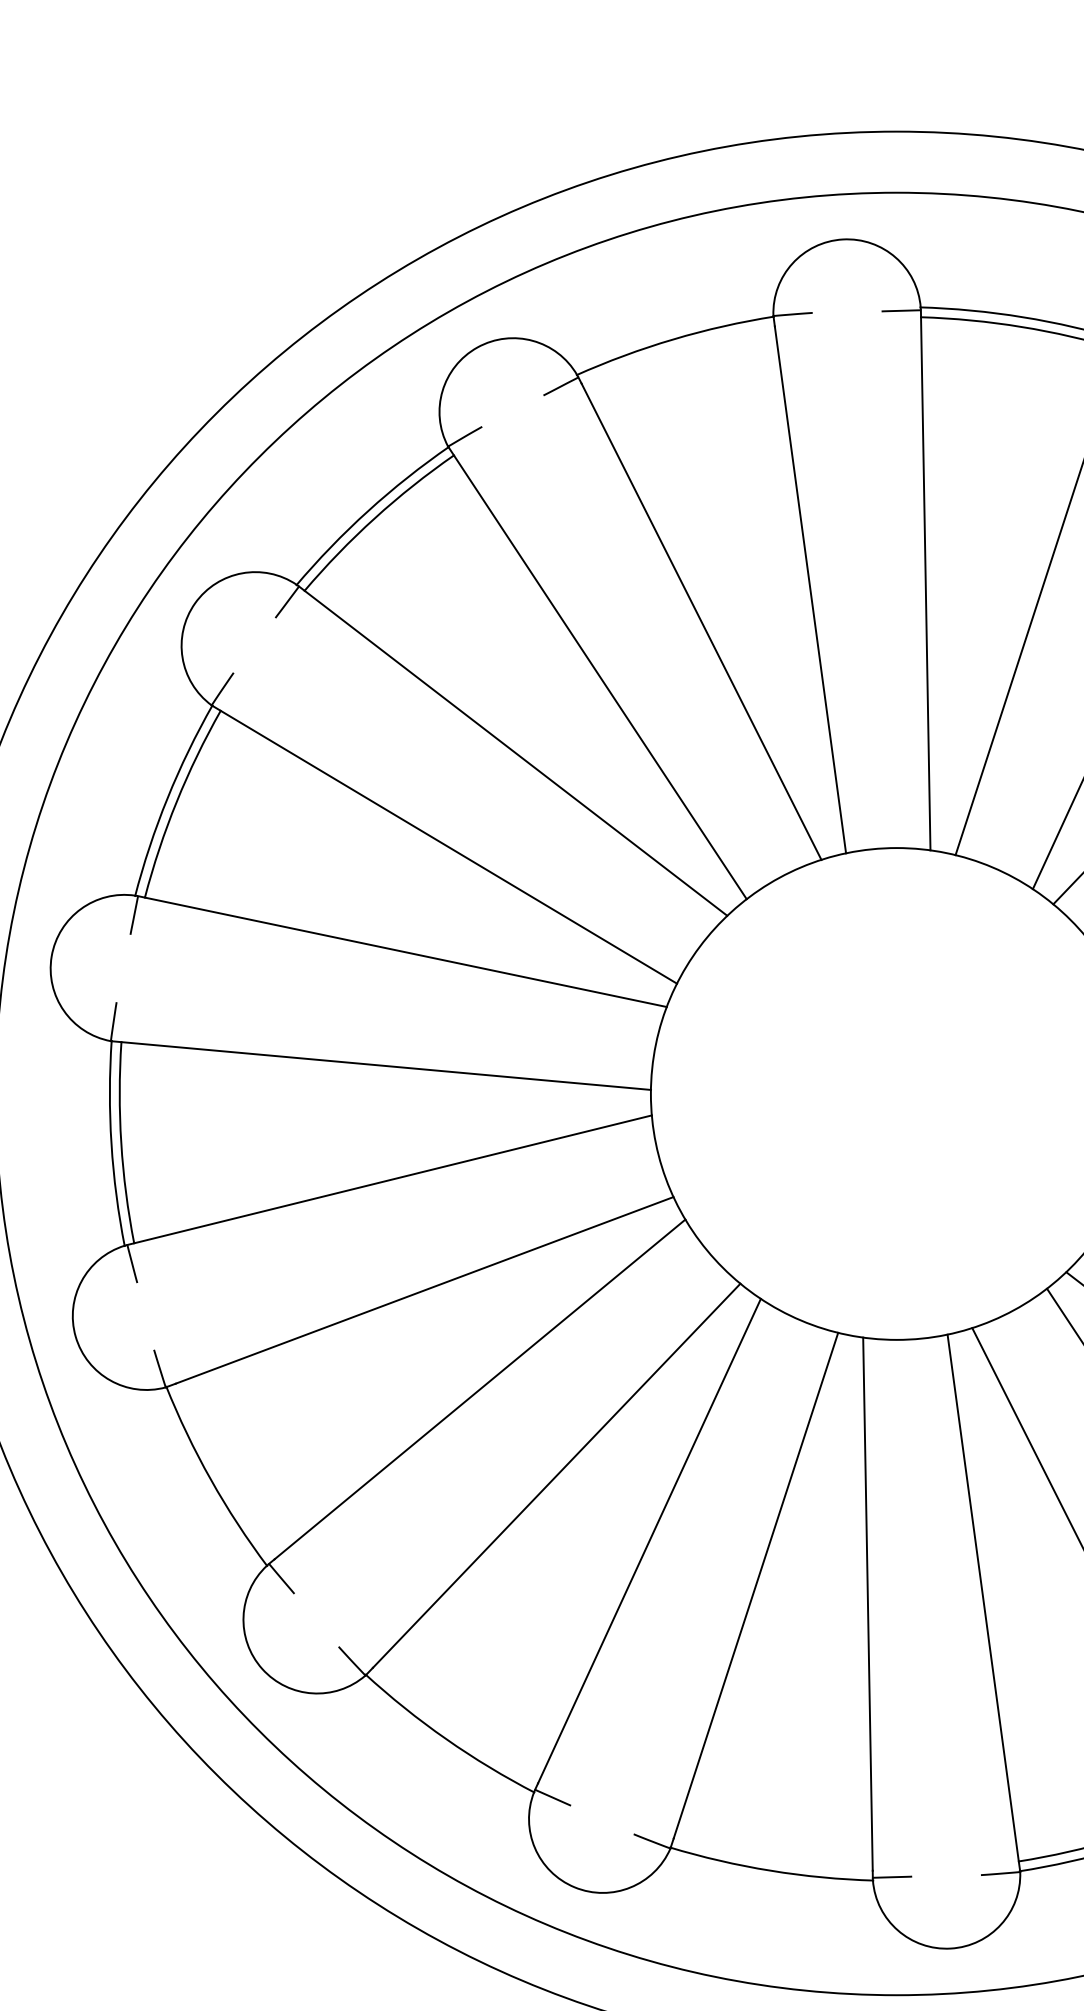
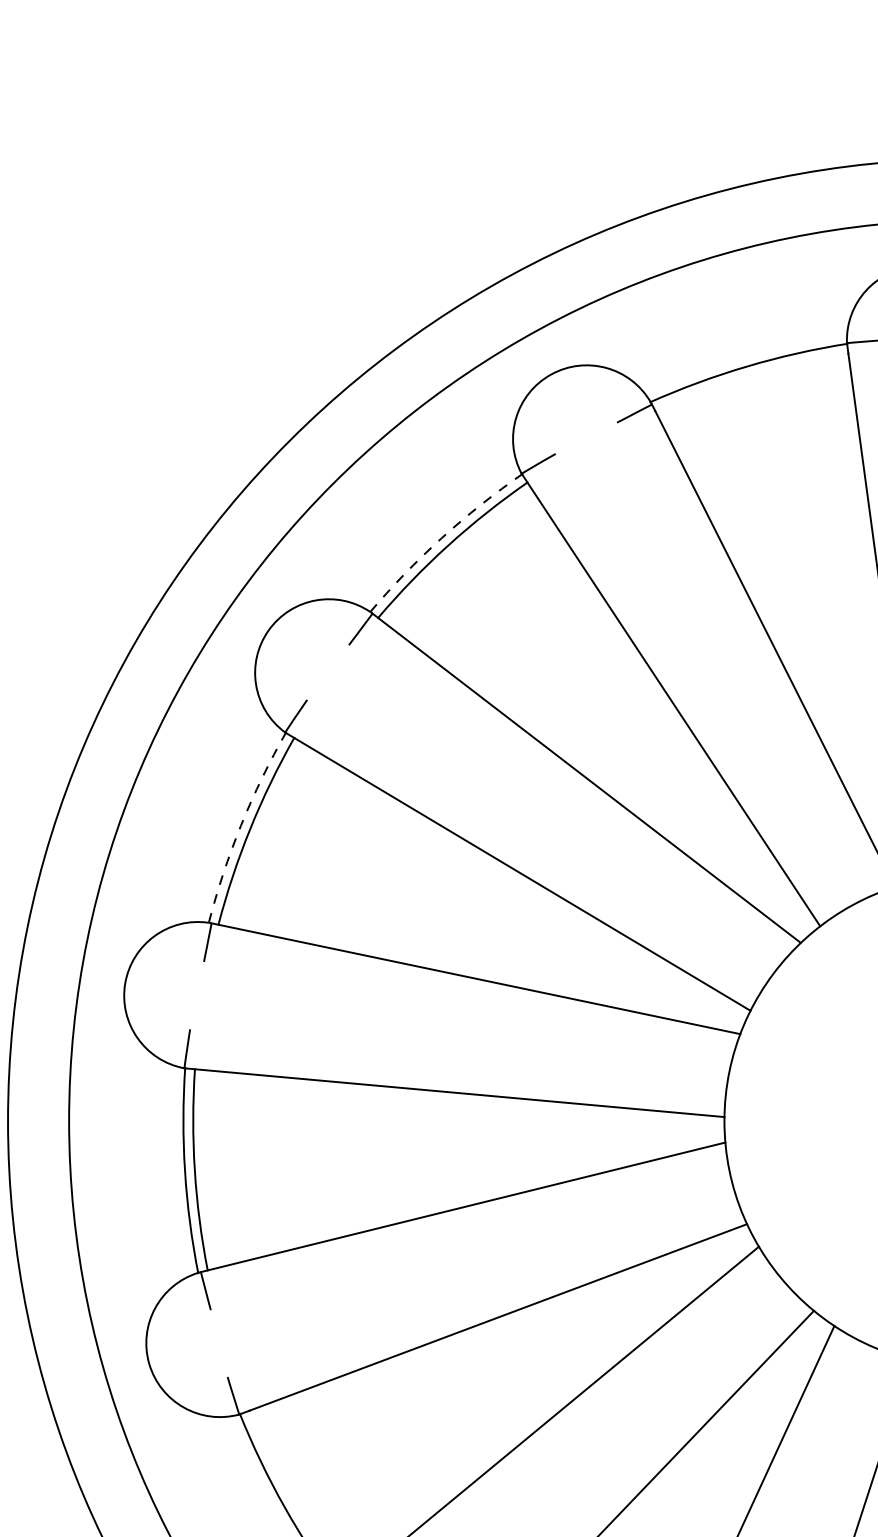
arc: (368, 511) -> (442, 538), solid -> dashed
arc: (167, 798) -> (241, 825), solid -> dashed

